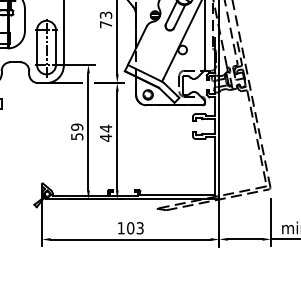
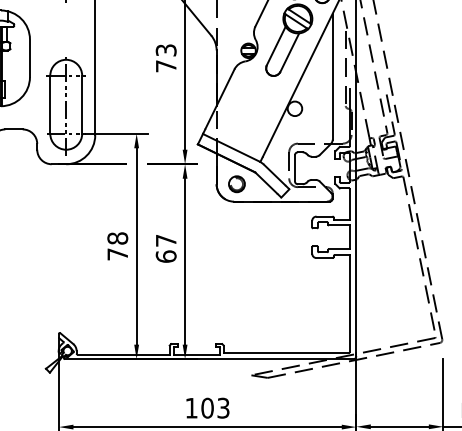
text: (77, 131) -> (118, 245), 59 -> 78
text: (105, 132) -> (165, 247), 44 -> 67

